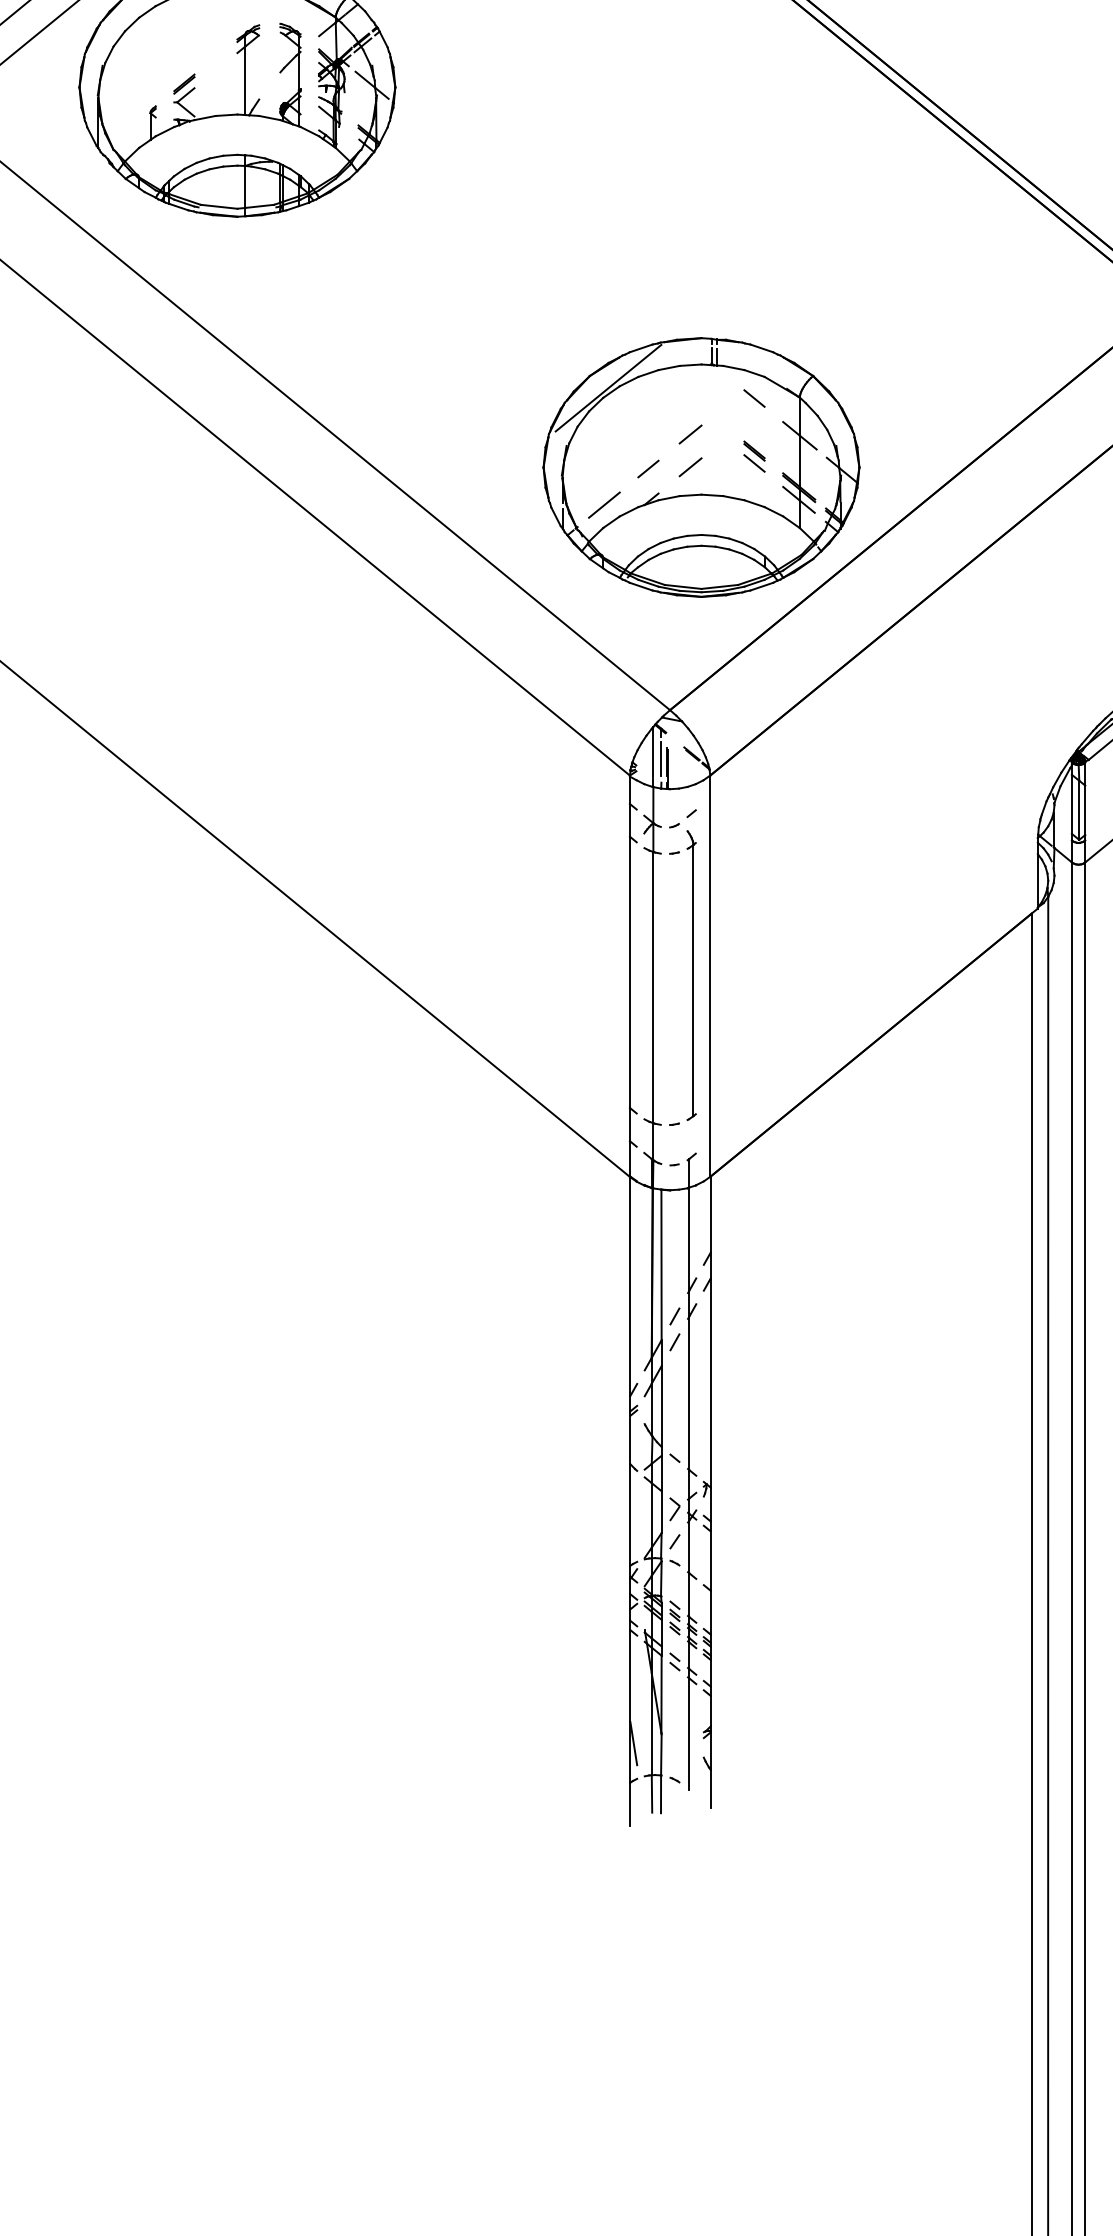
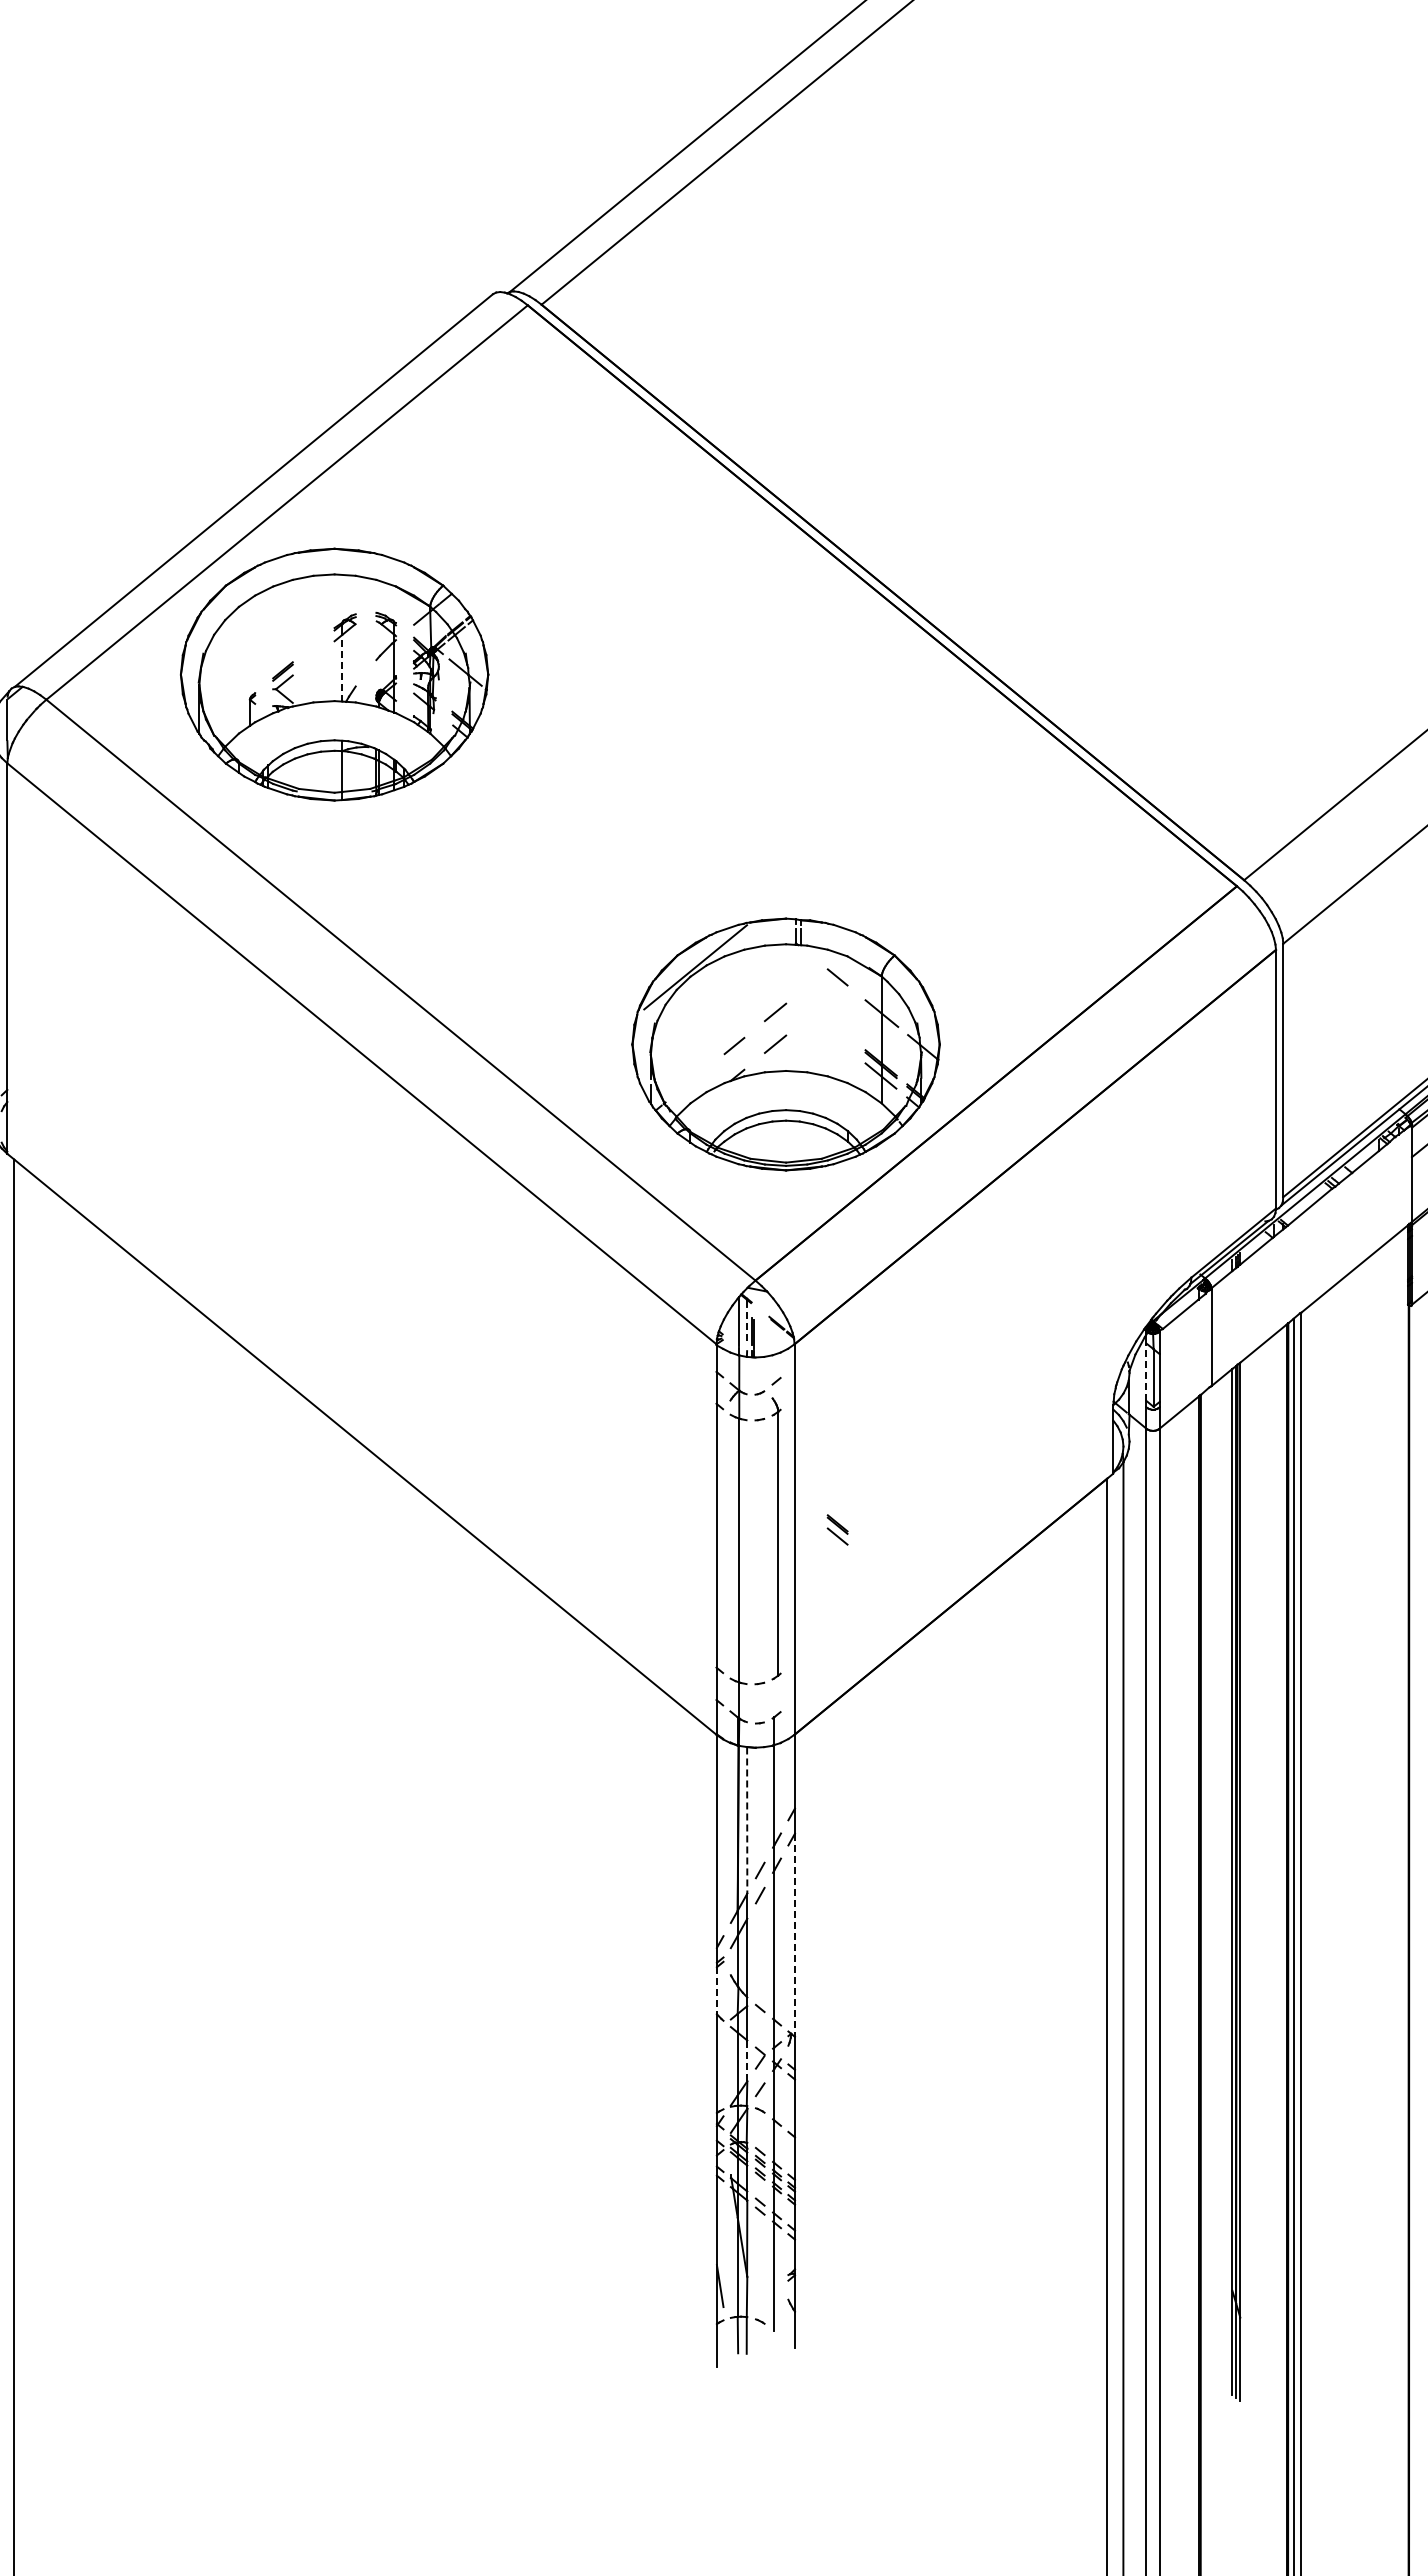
line: (245, 80) -> (342, 667), solid -> dashed
part: (754, 456) -> (837, 1529), moved
line: (604, 504) -> (691, 1080), removed
line: (661, 759) -> (747, 1328), solid -> dashed
line: (1071, 804) -> (1146, 1372), solid -> dashed
line: (661, 1266) -> (747, 1821), solid -> dashed
line: (711, 1383) -> (795, 1935), solid -> dashed
line: (629, 1440) -> (716, 1991), solid -> dashed
line: (661, 1512) -> (747, 2061), solid -> dashed

